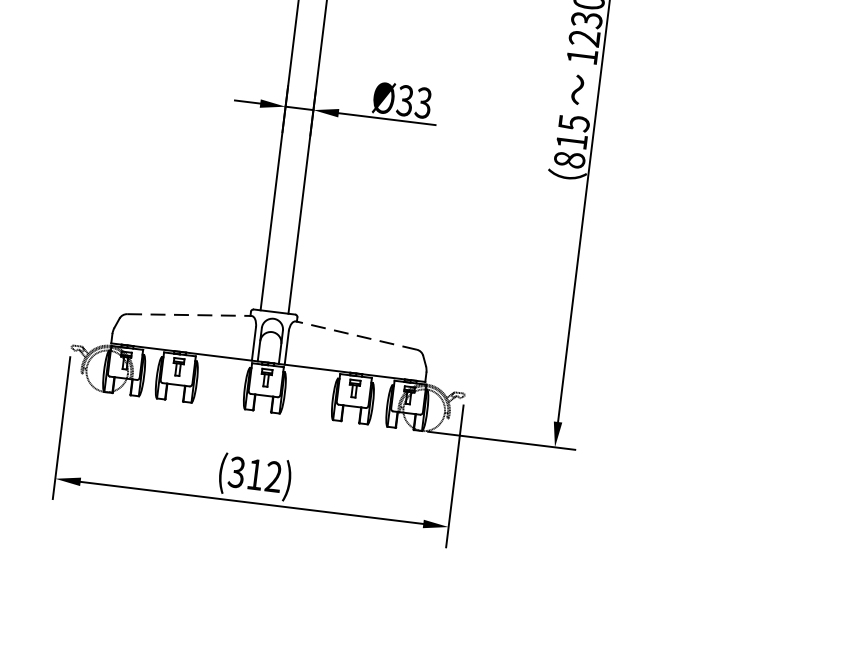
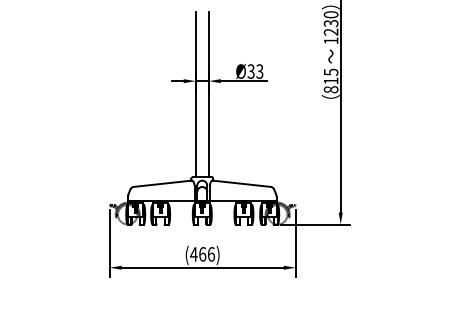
line: (190, 314) -> (163, 183), dashed -> solid
line: (355, 334) -> (241, 183), dashed -> solid
text: (254, 474) -> (202, 254), (312) -> (466)

